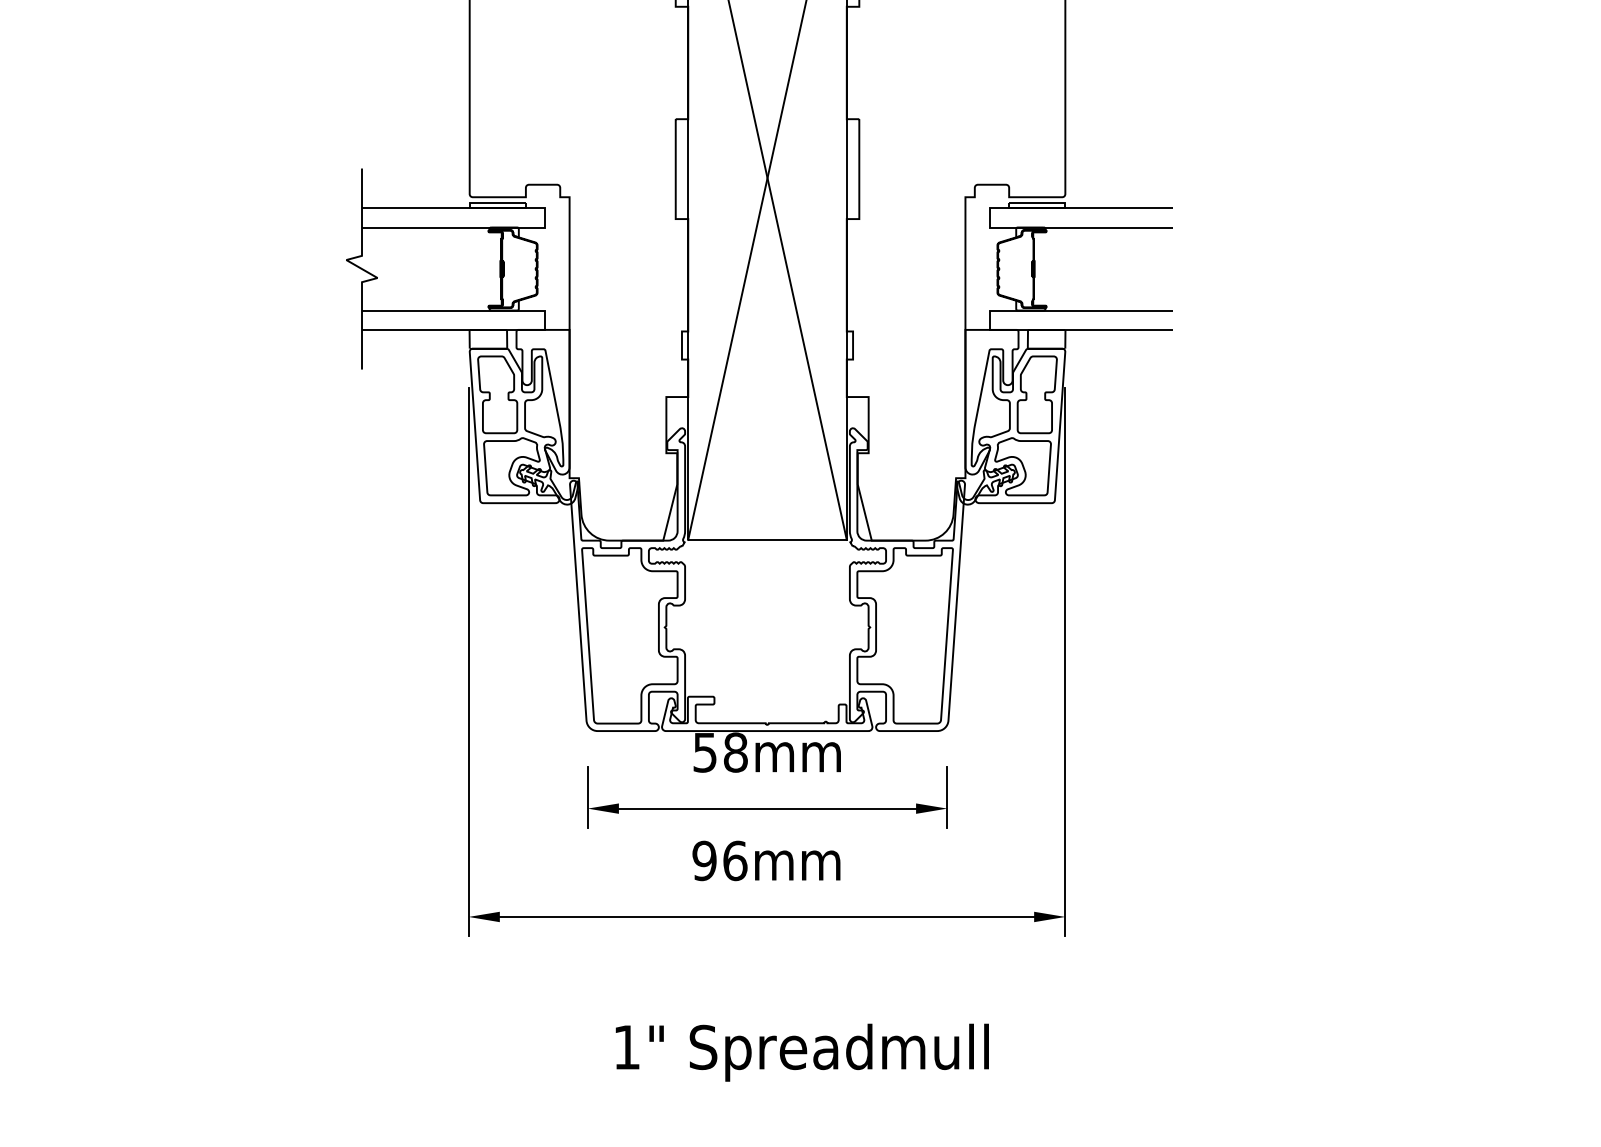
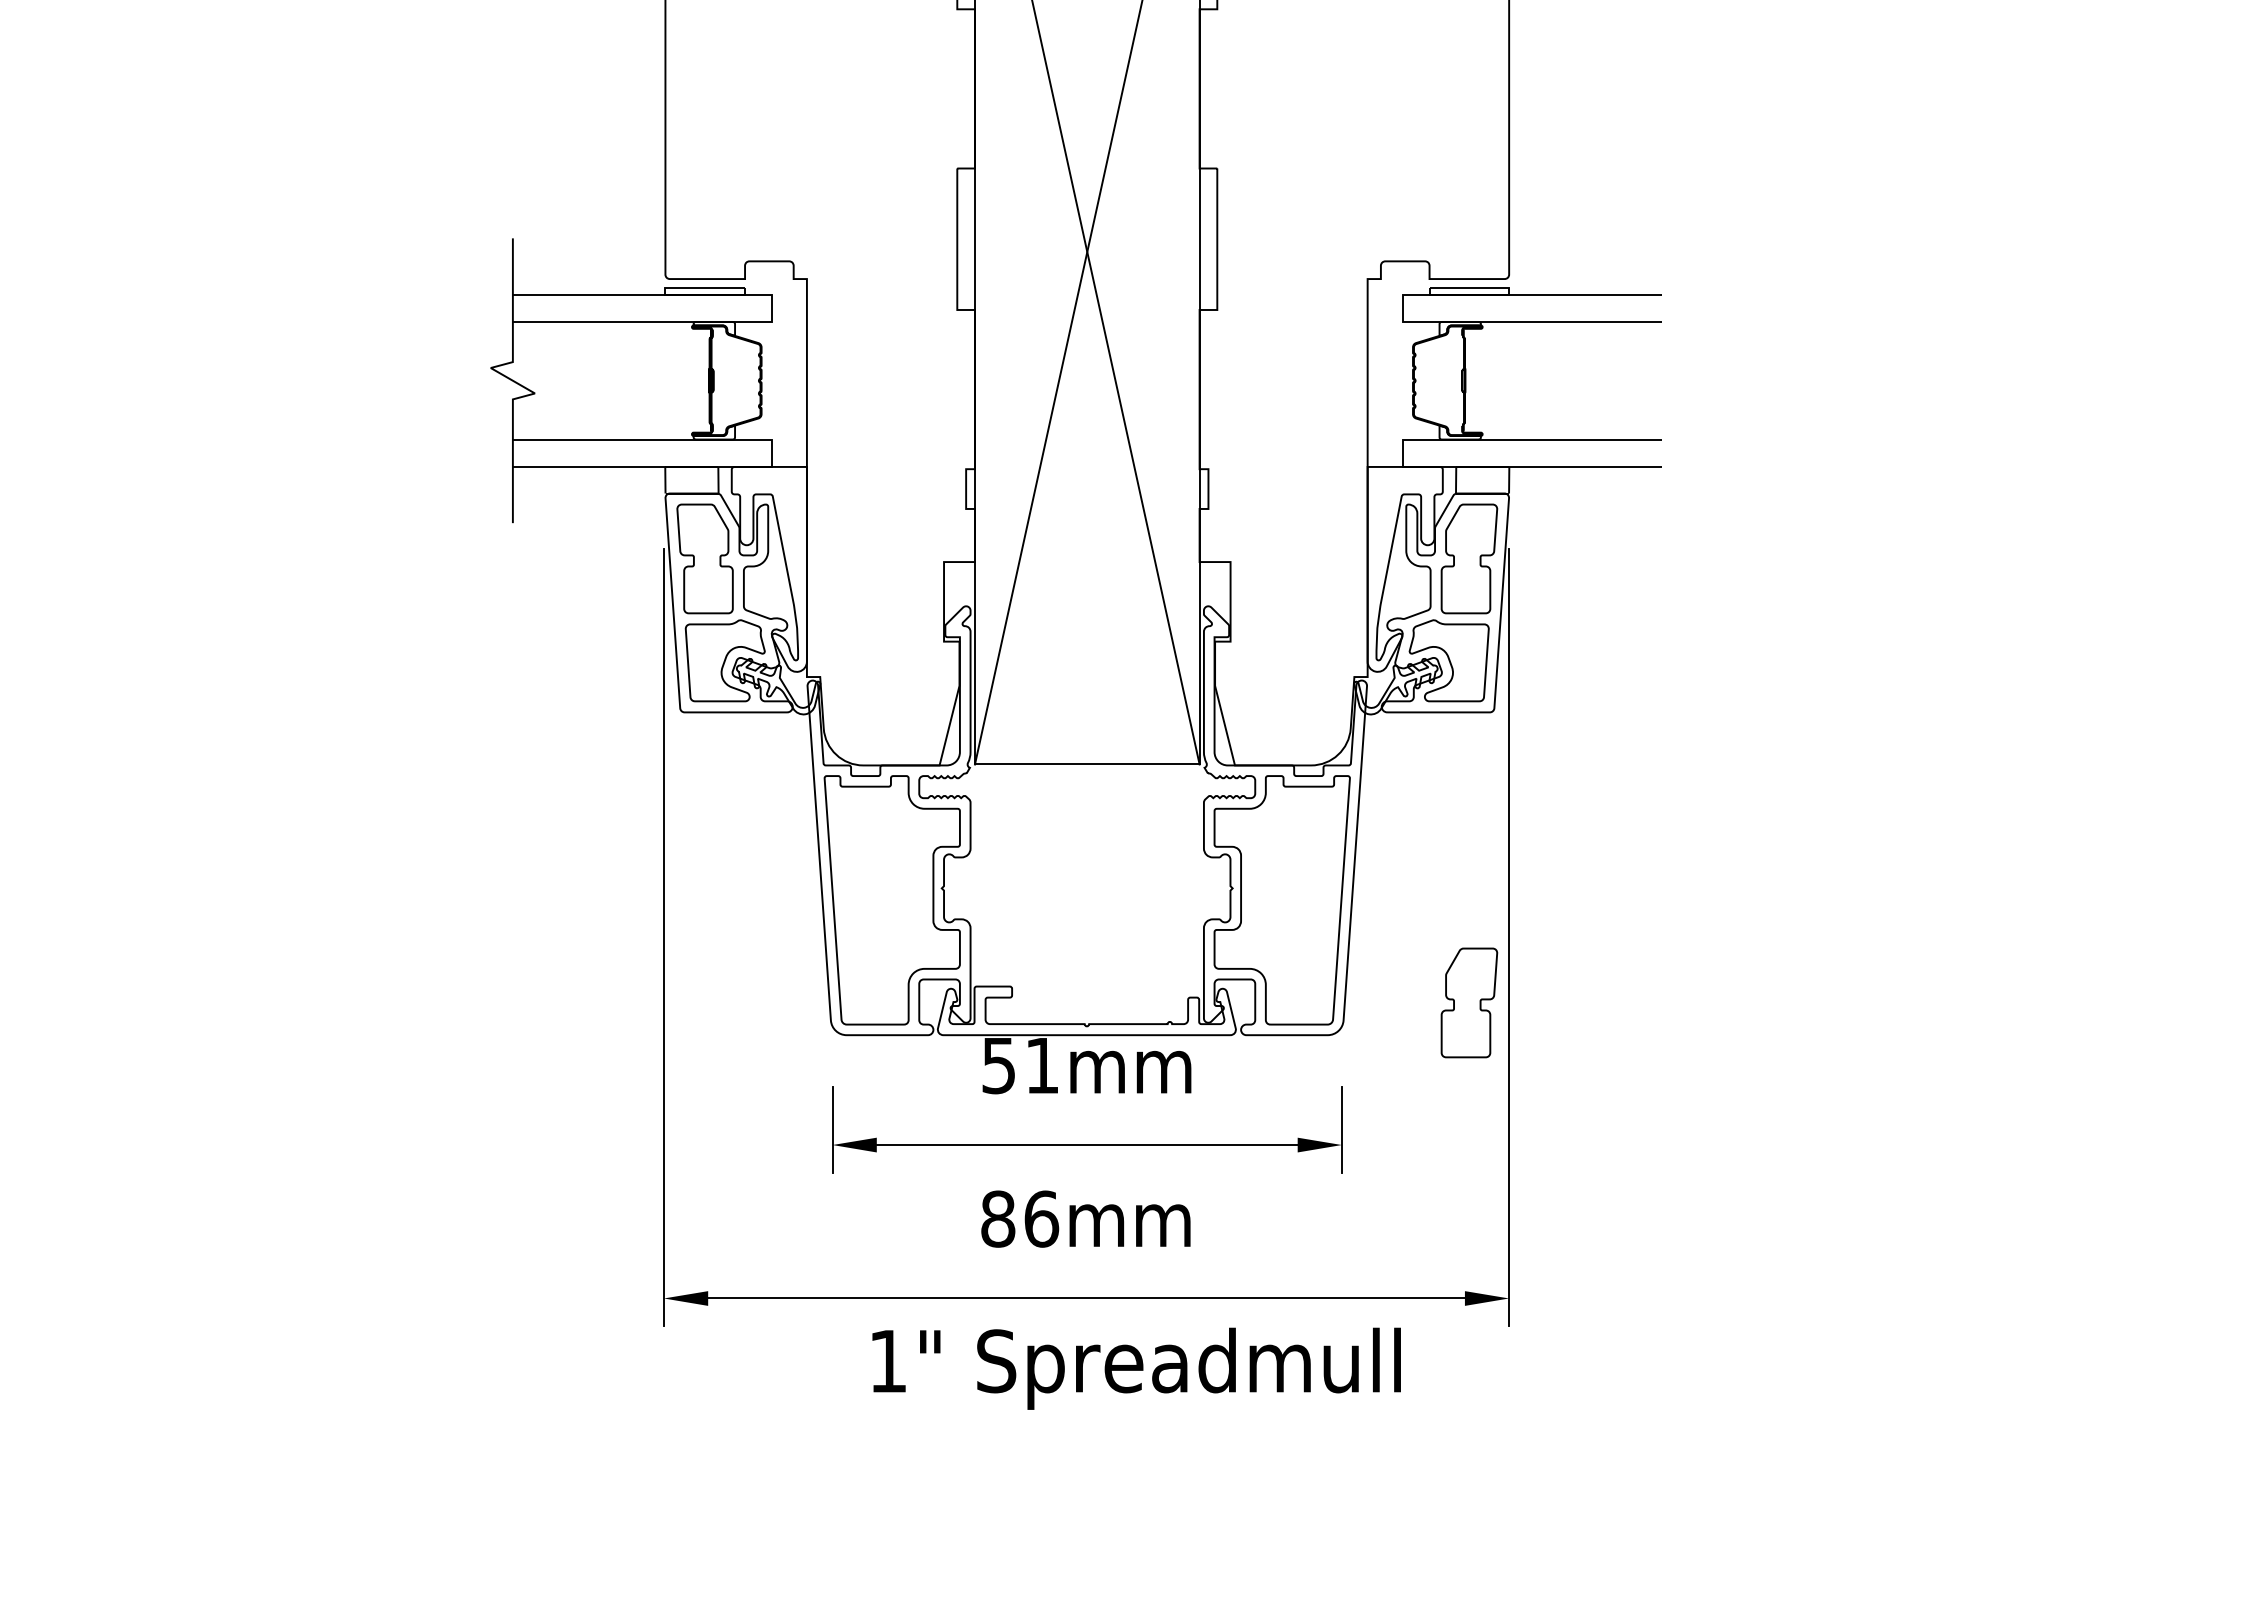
part: (1037, 707) -> (1469, 1002), added
text: (735, 752) -> (1042, 1065), 58mm -> 51mm
text: (704, 860) -> (998, 1218), 96mm -> 86mm
text: (802, 1052) -> (1136, 1368), moved

